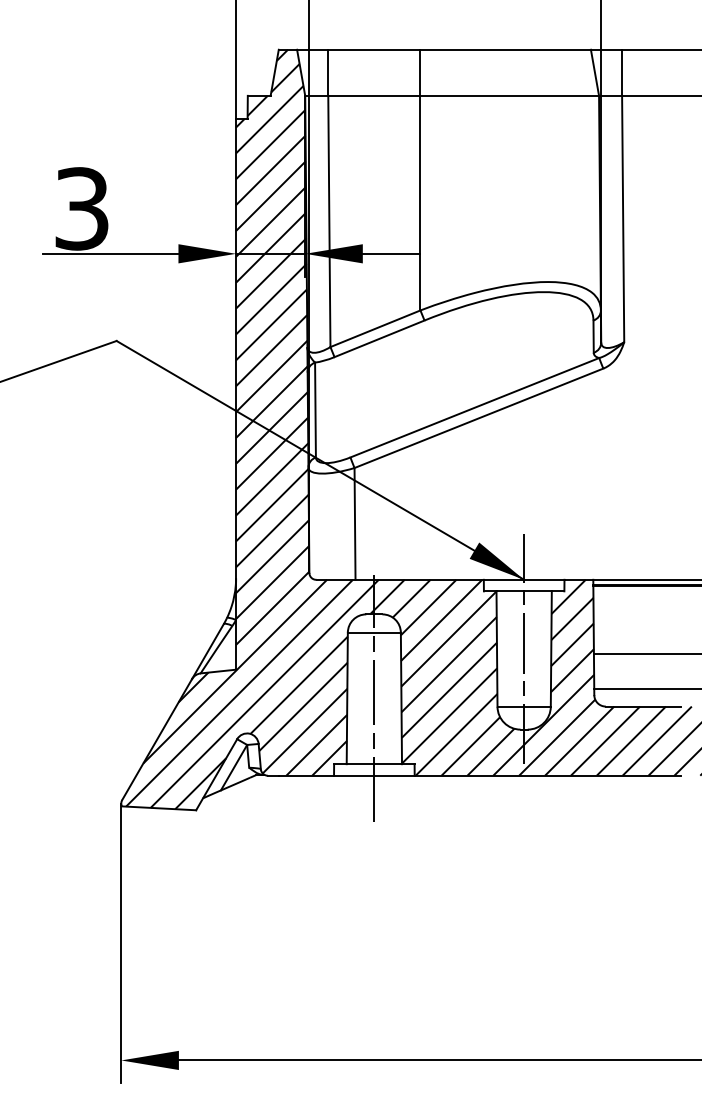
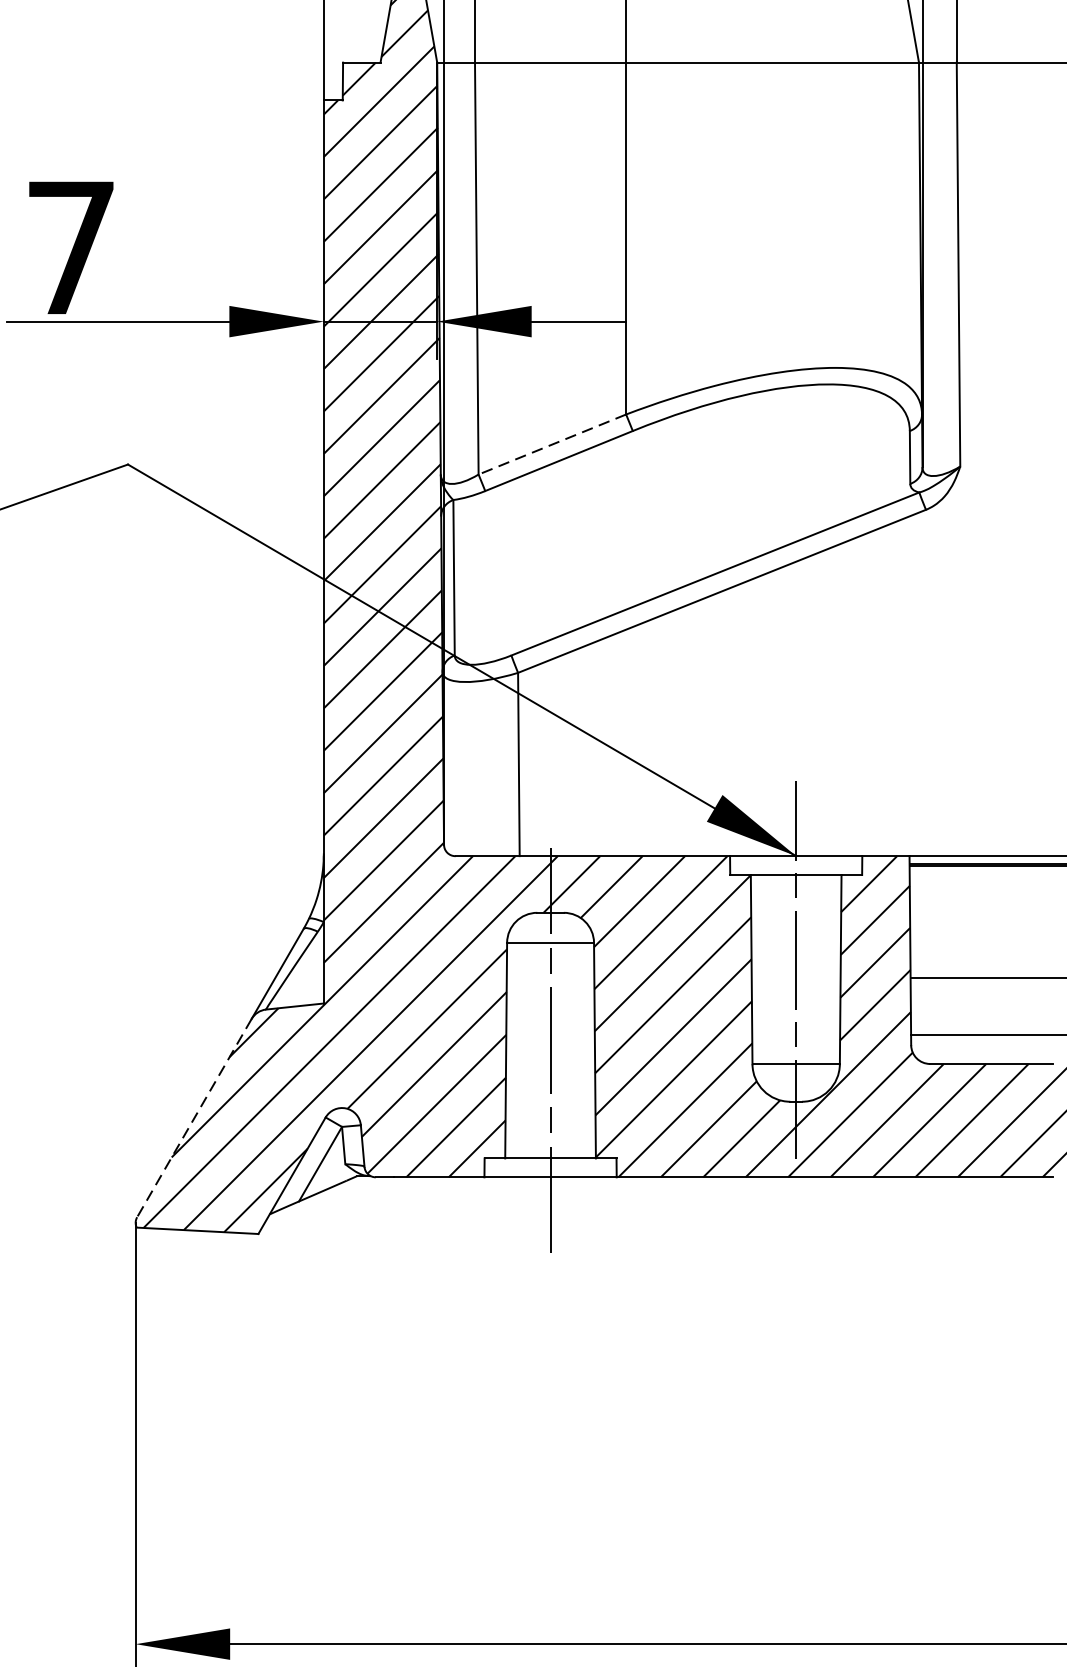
text: (81, 208) -> (70, 247), 3 -> 7
line: (375, 328) -> (552, 444), solid -> dashed
line: (157, 739) -> (195, 1117), solid -> dashed

